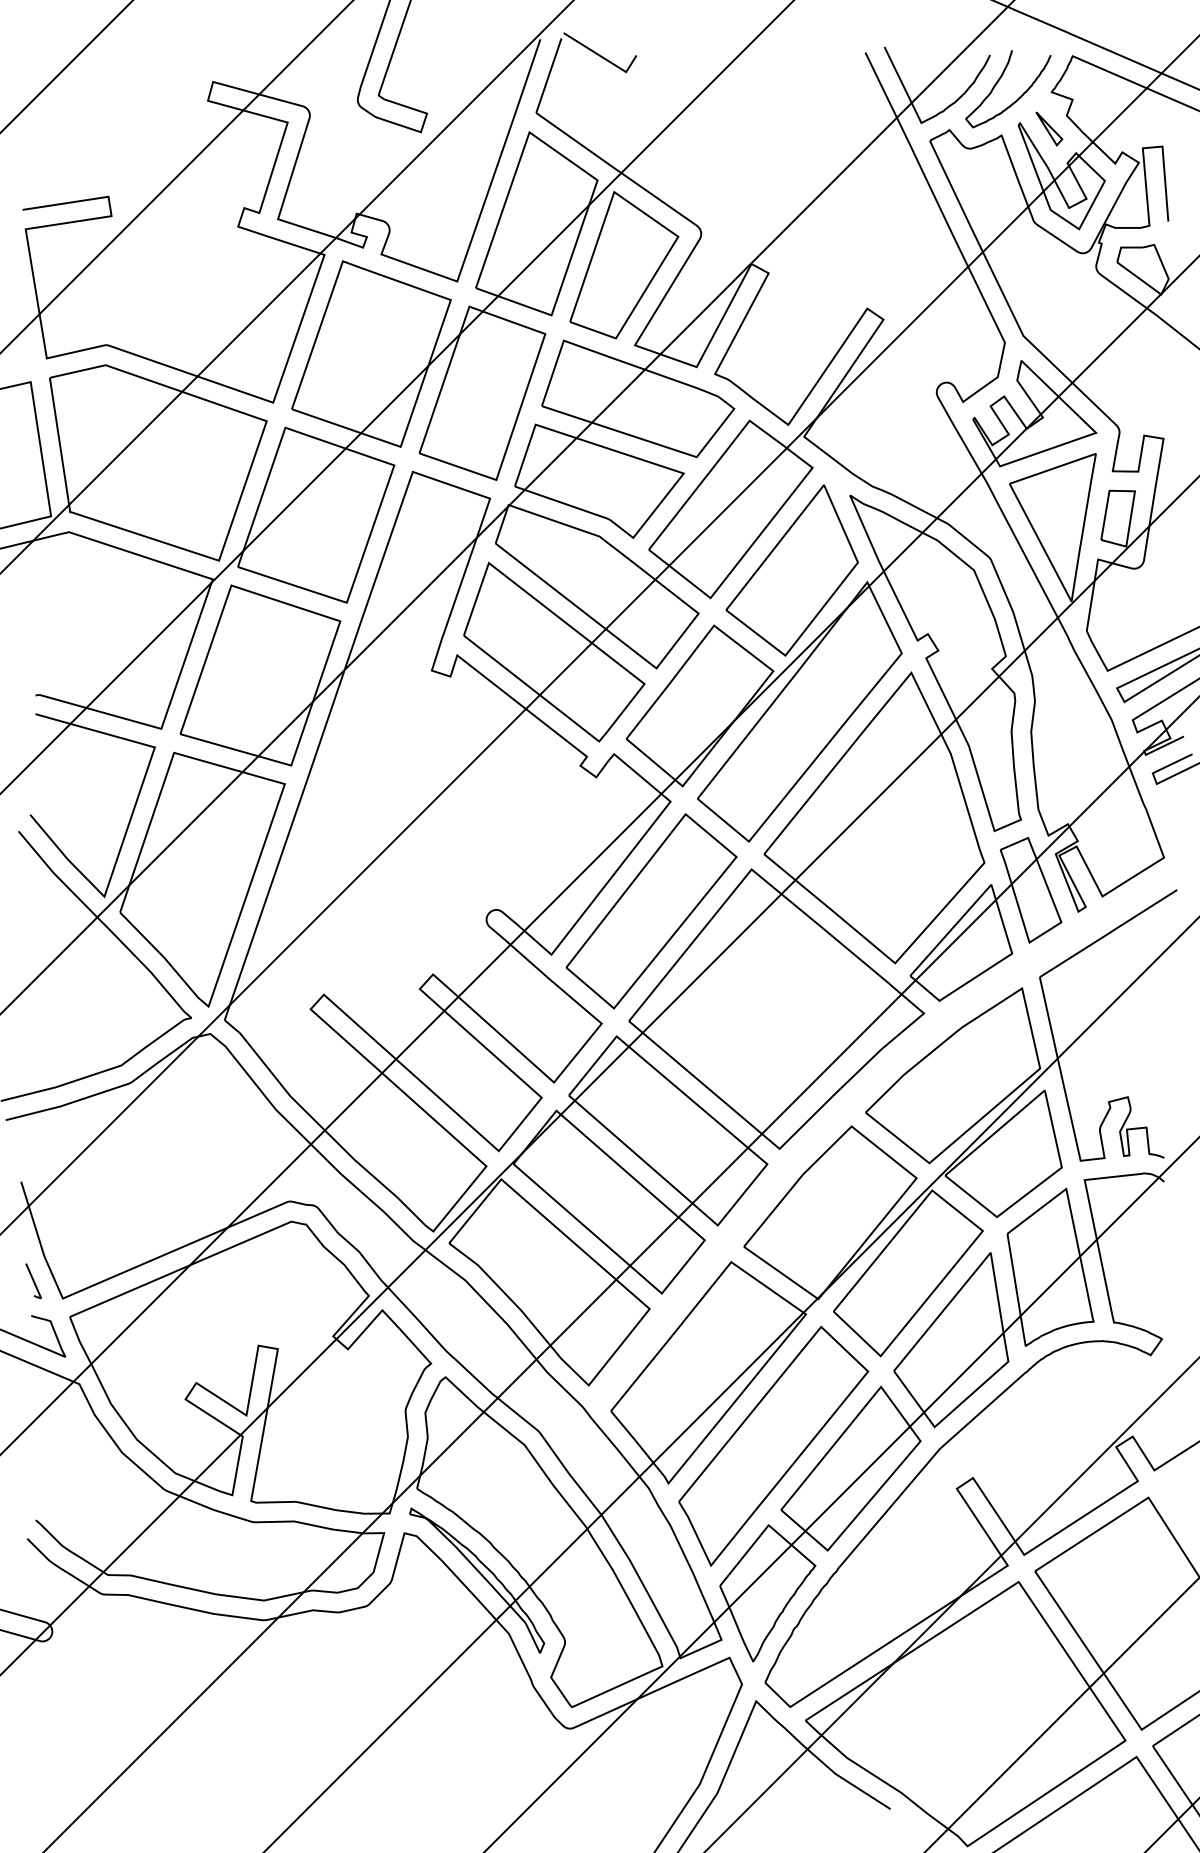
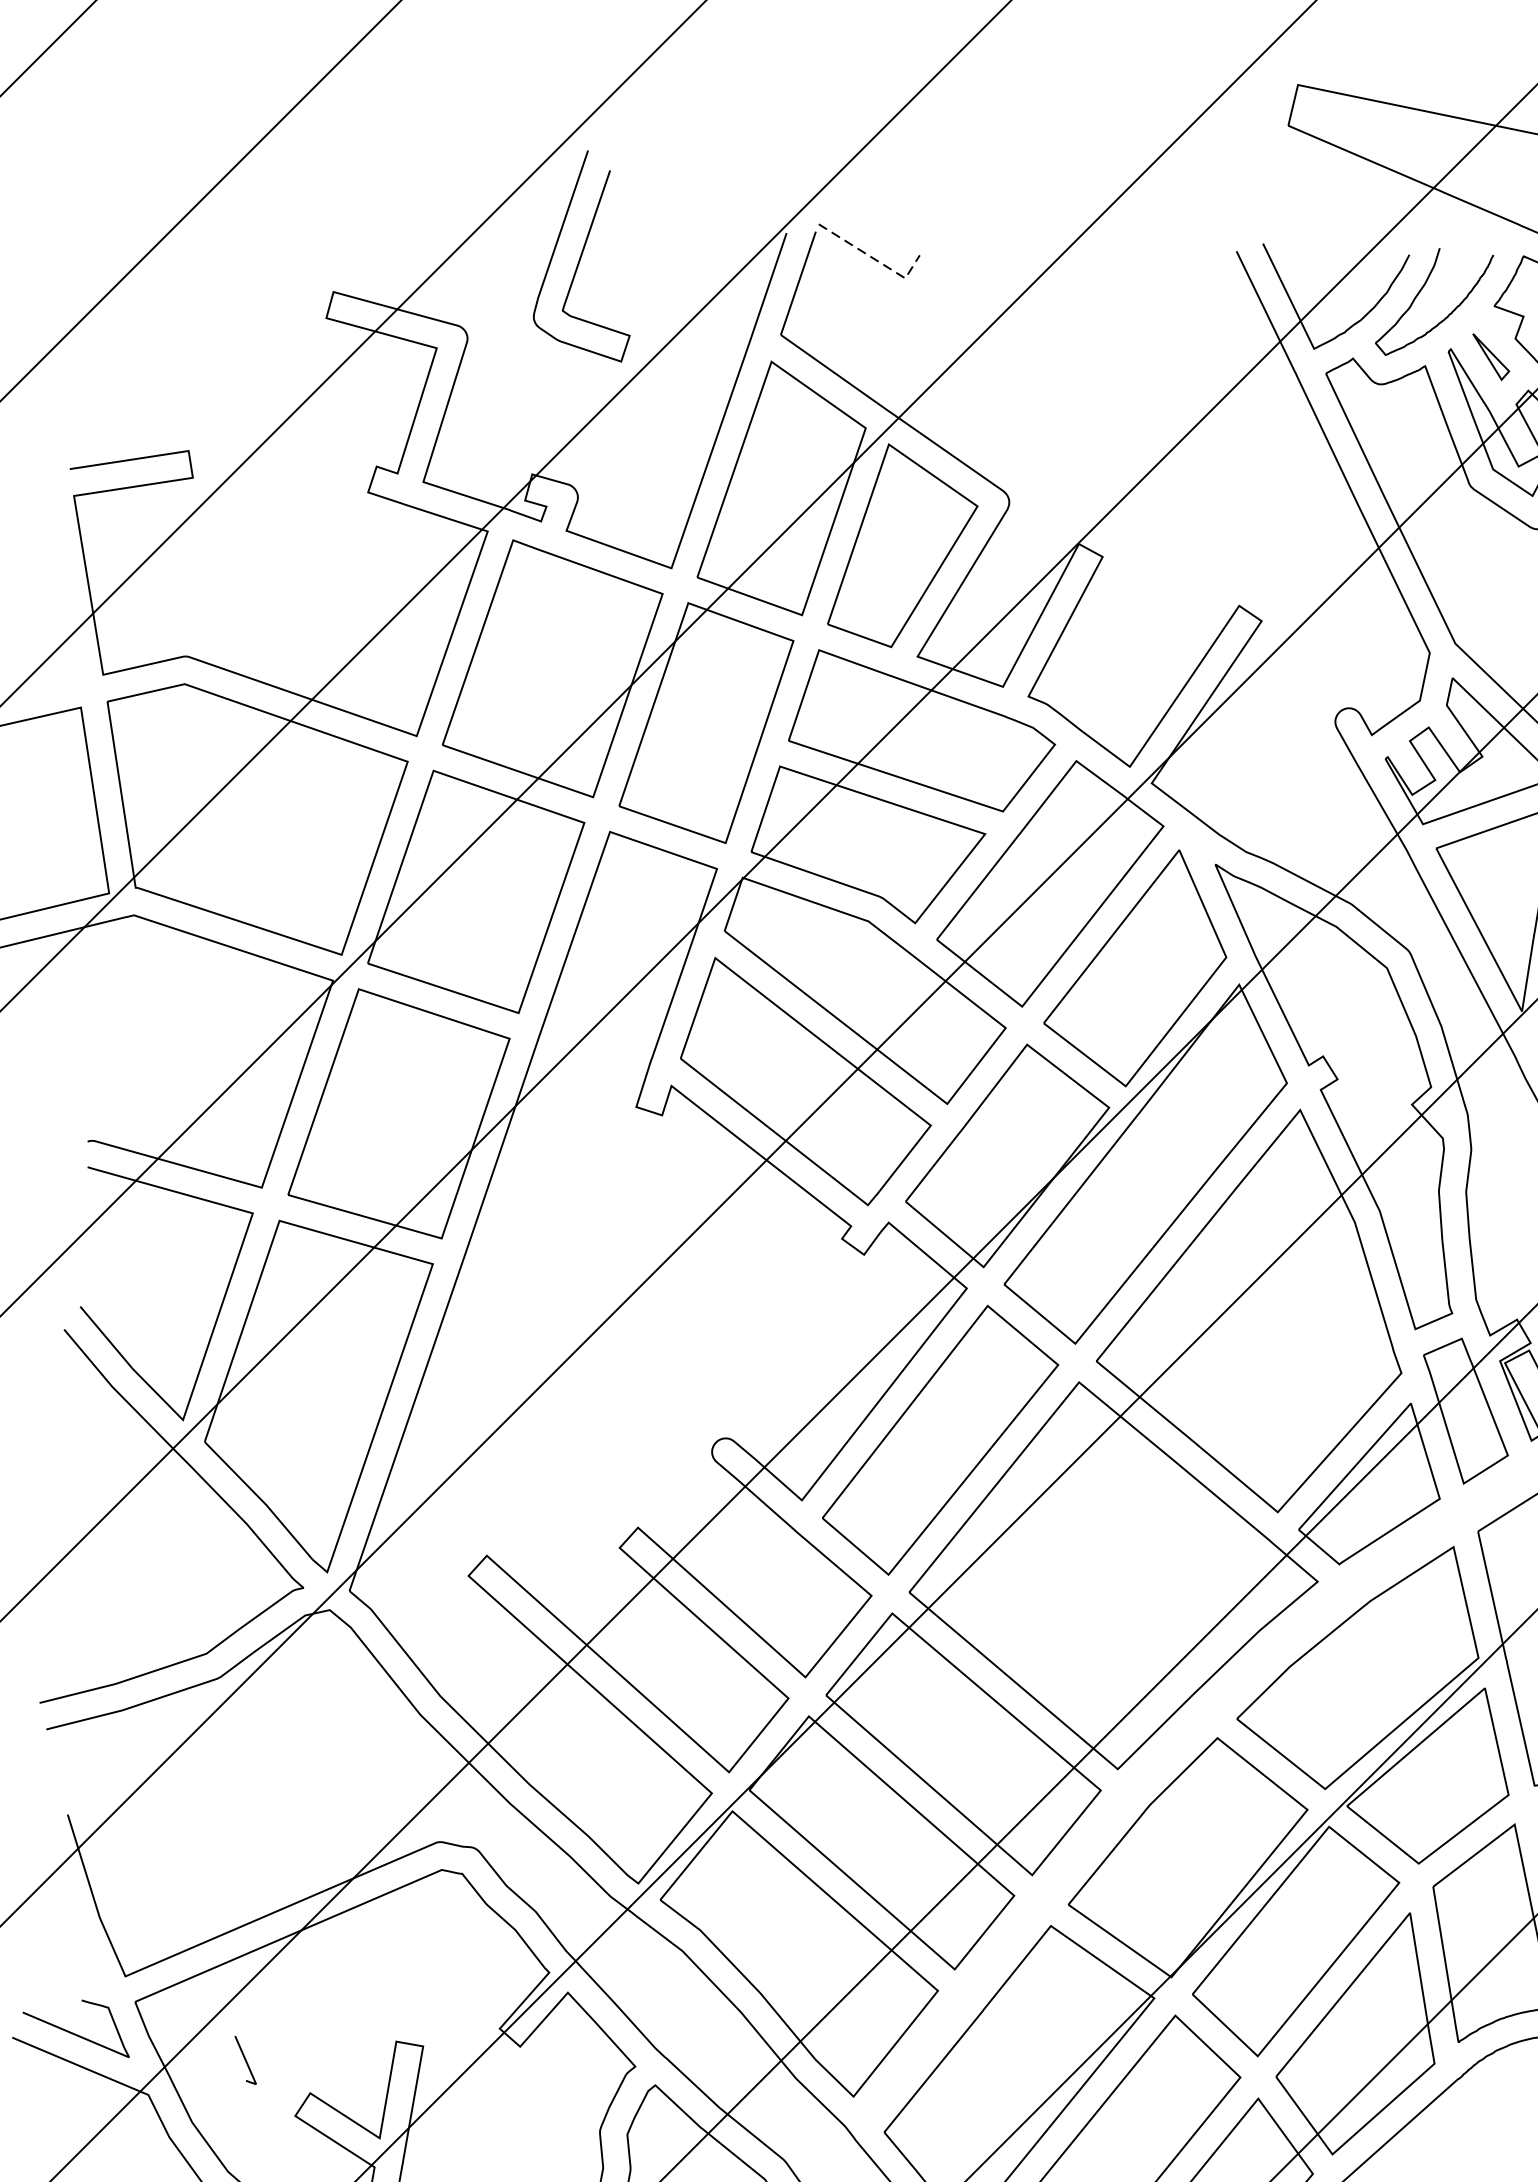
line: (604, 58) -> (875, 259), solid -> dashed
line: (33, 1281) -> (245, 2060), moved

